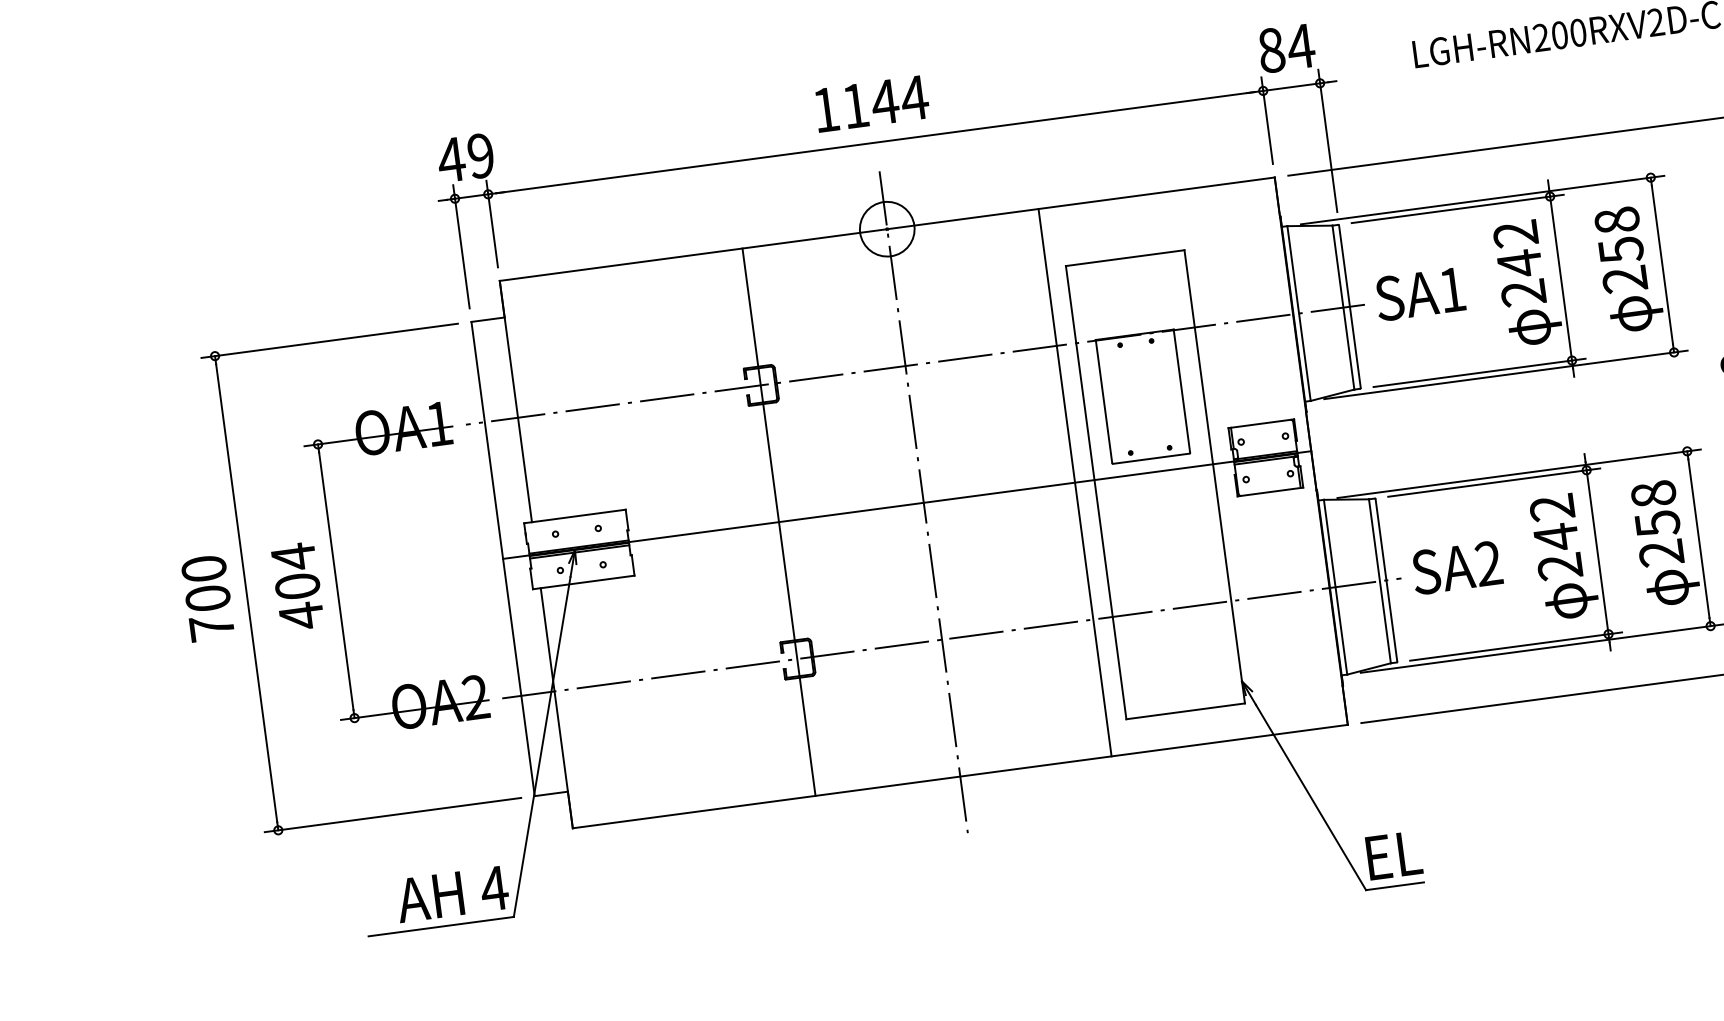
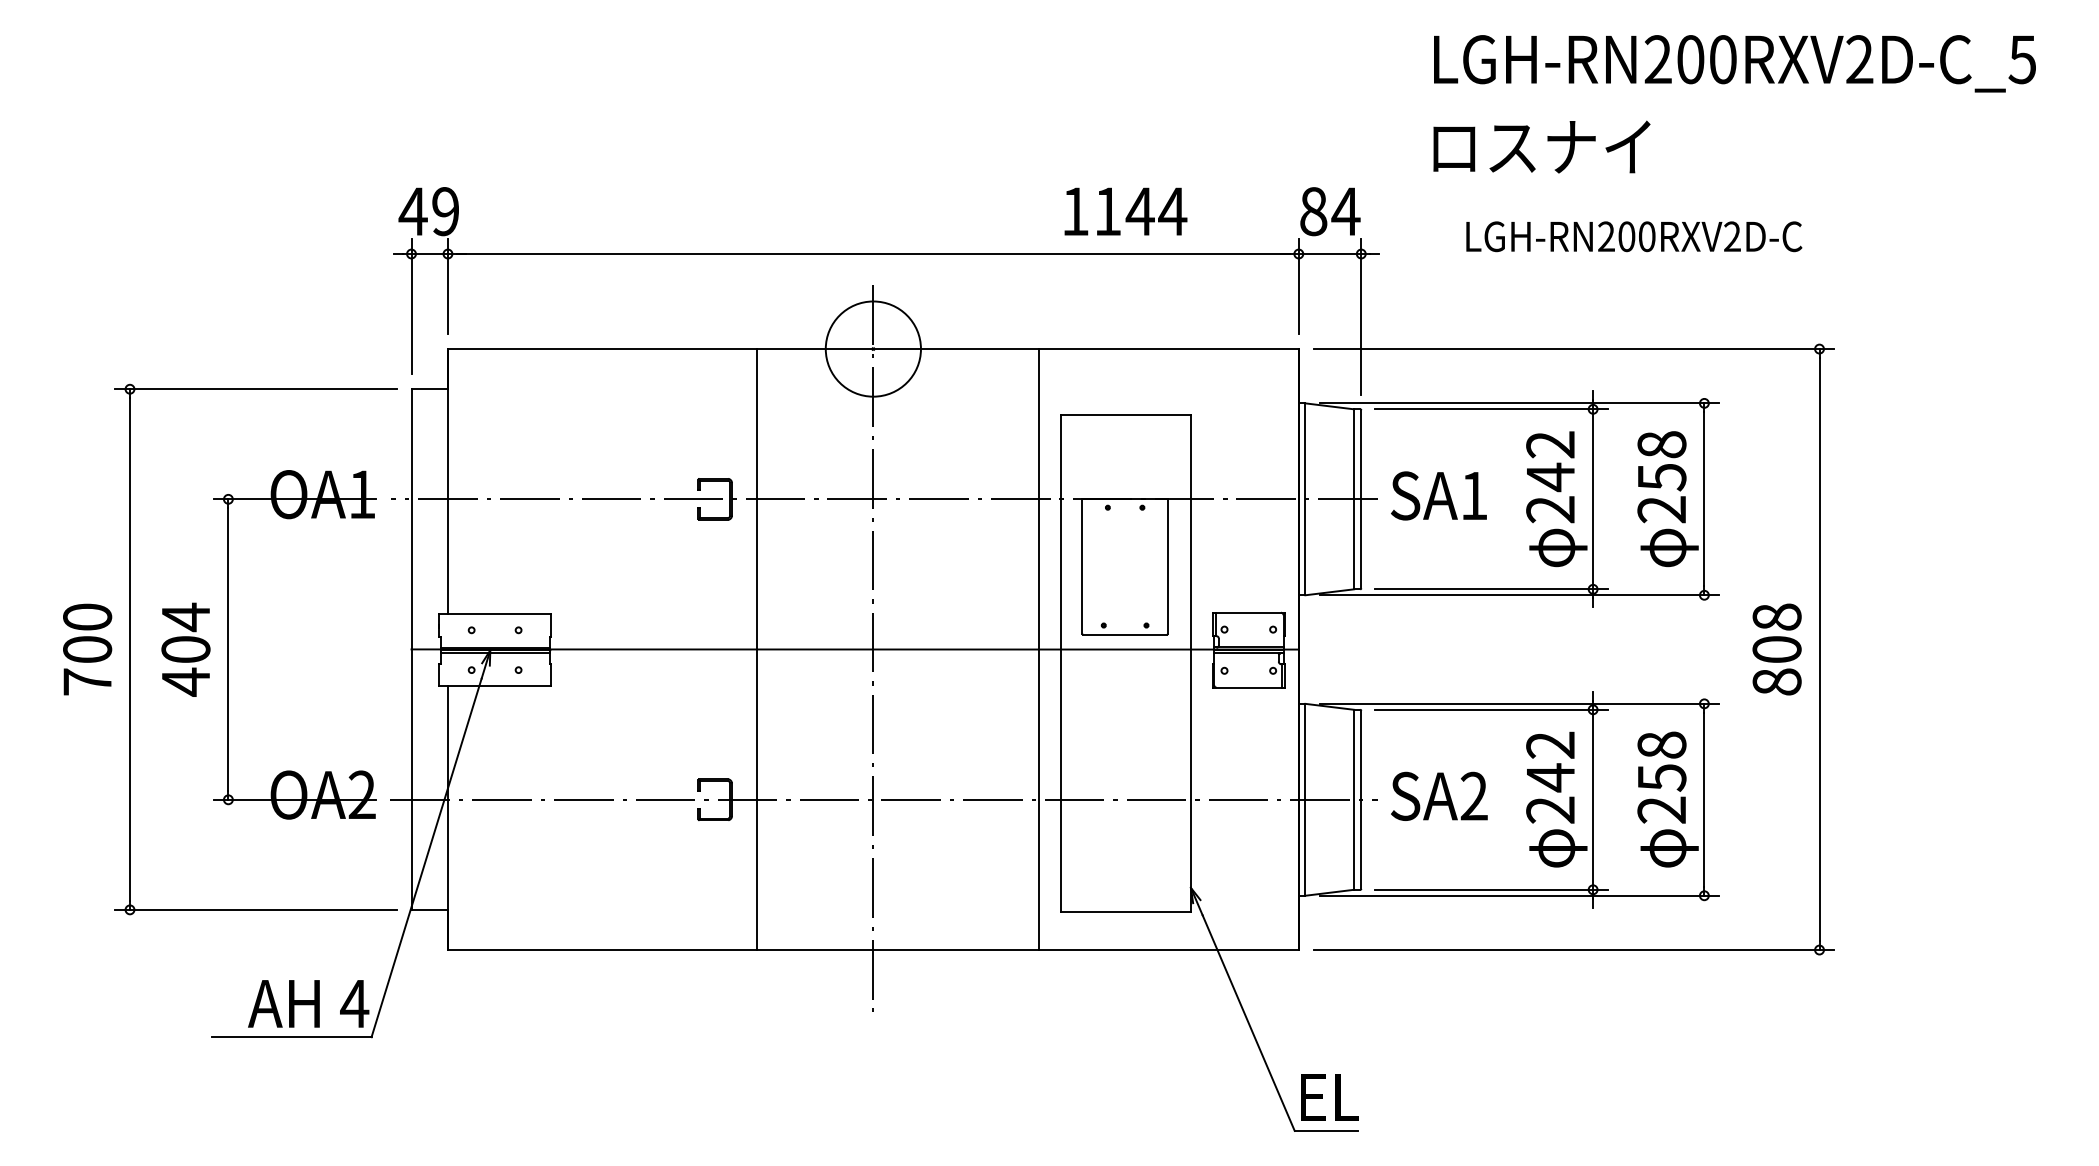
text: (871, 103) -> (1125, 211), moved
circle: (887, 228) -> (873, 348), size x1.6
line: (779, 522) -> (757, 649), moved

